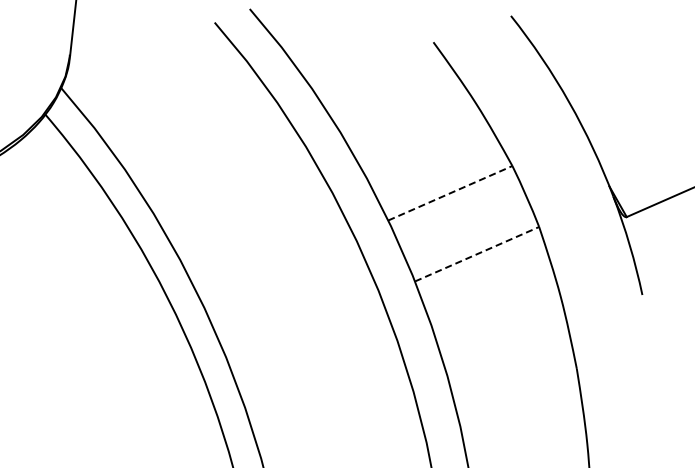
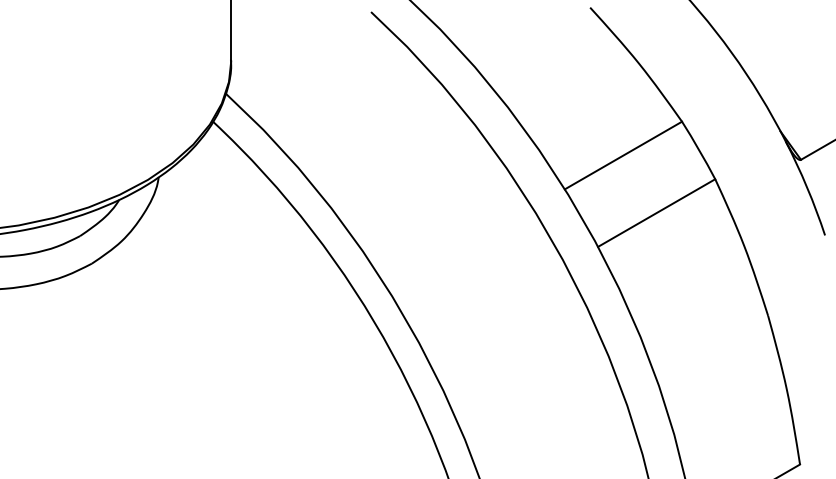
line: (450, 193) -> (623, 155), dashed -> solid
line: (476, 254) -> (656, 213), dashed -> solid

